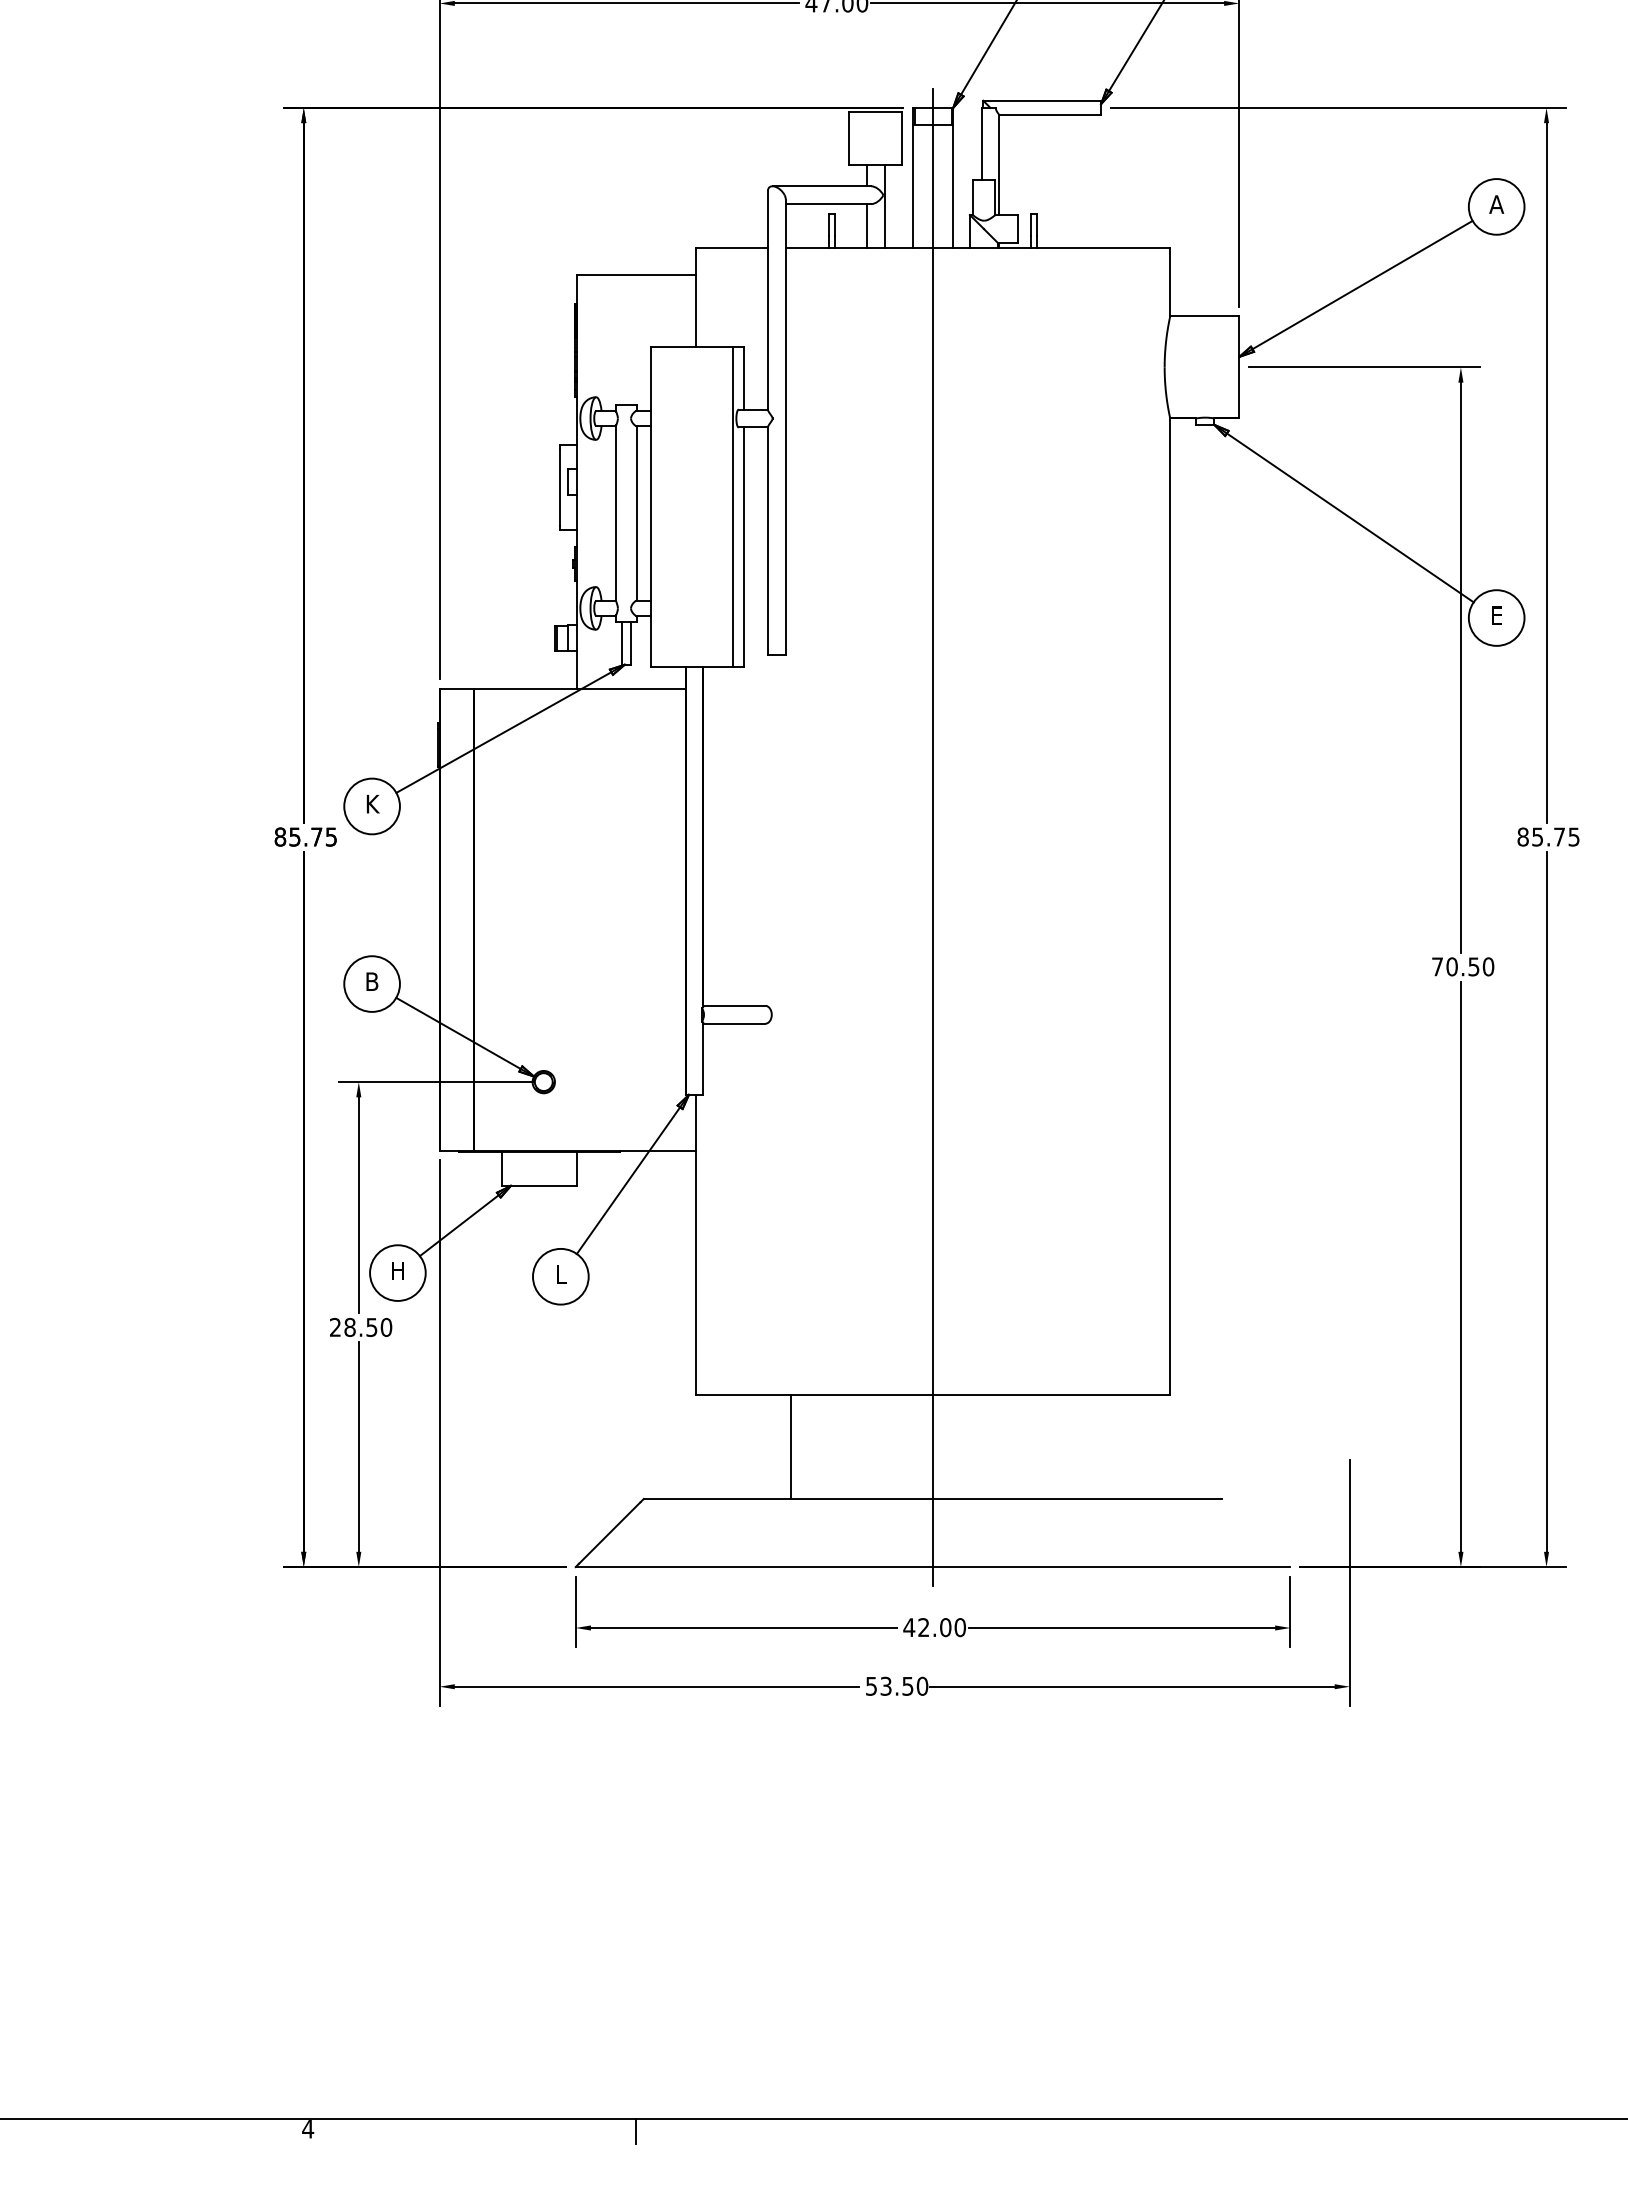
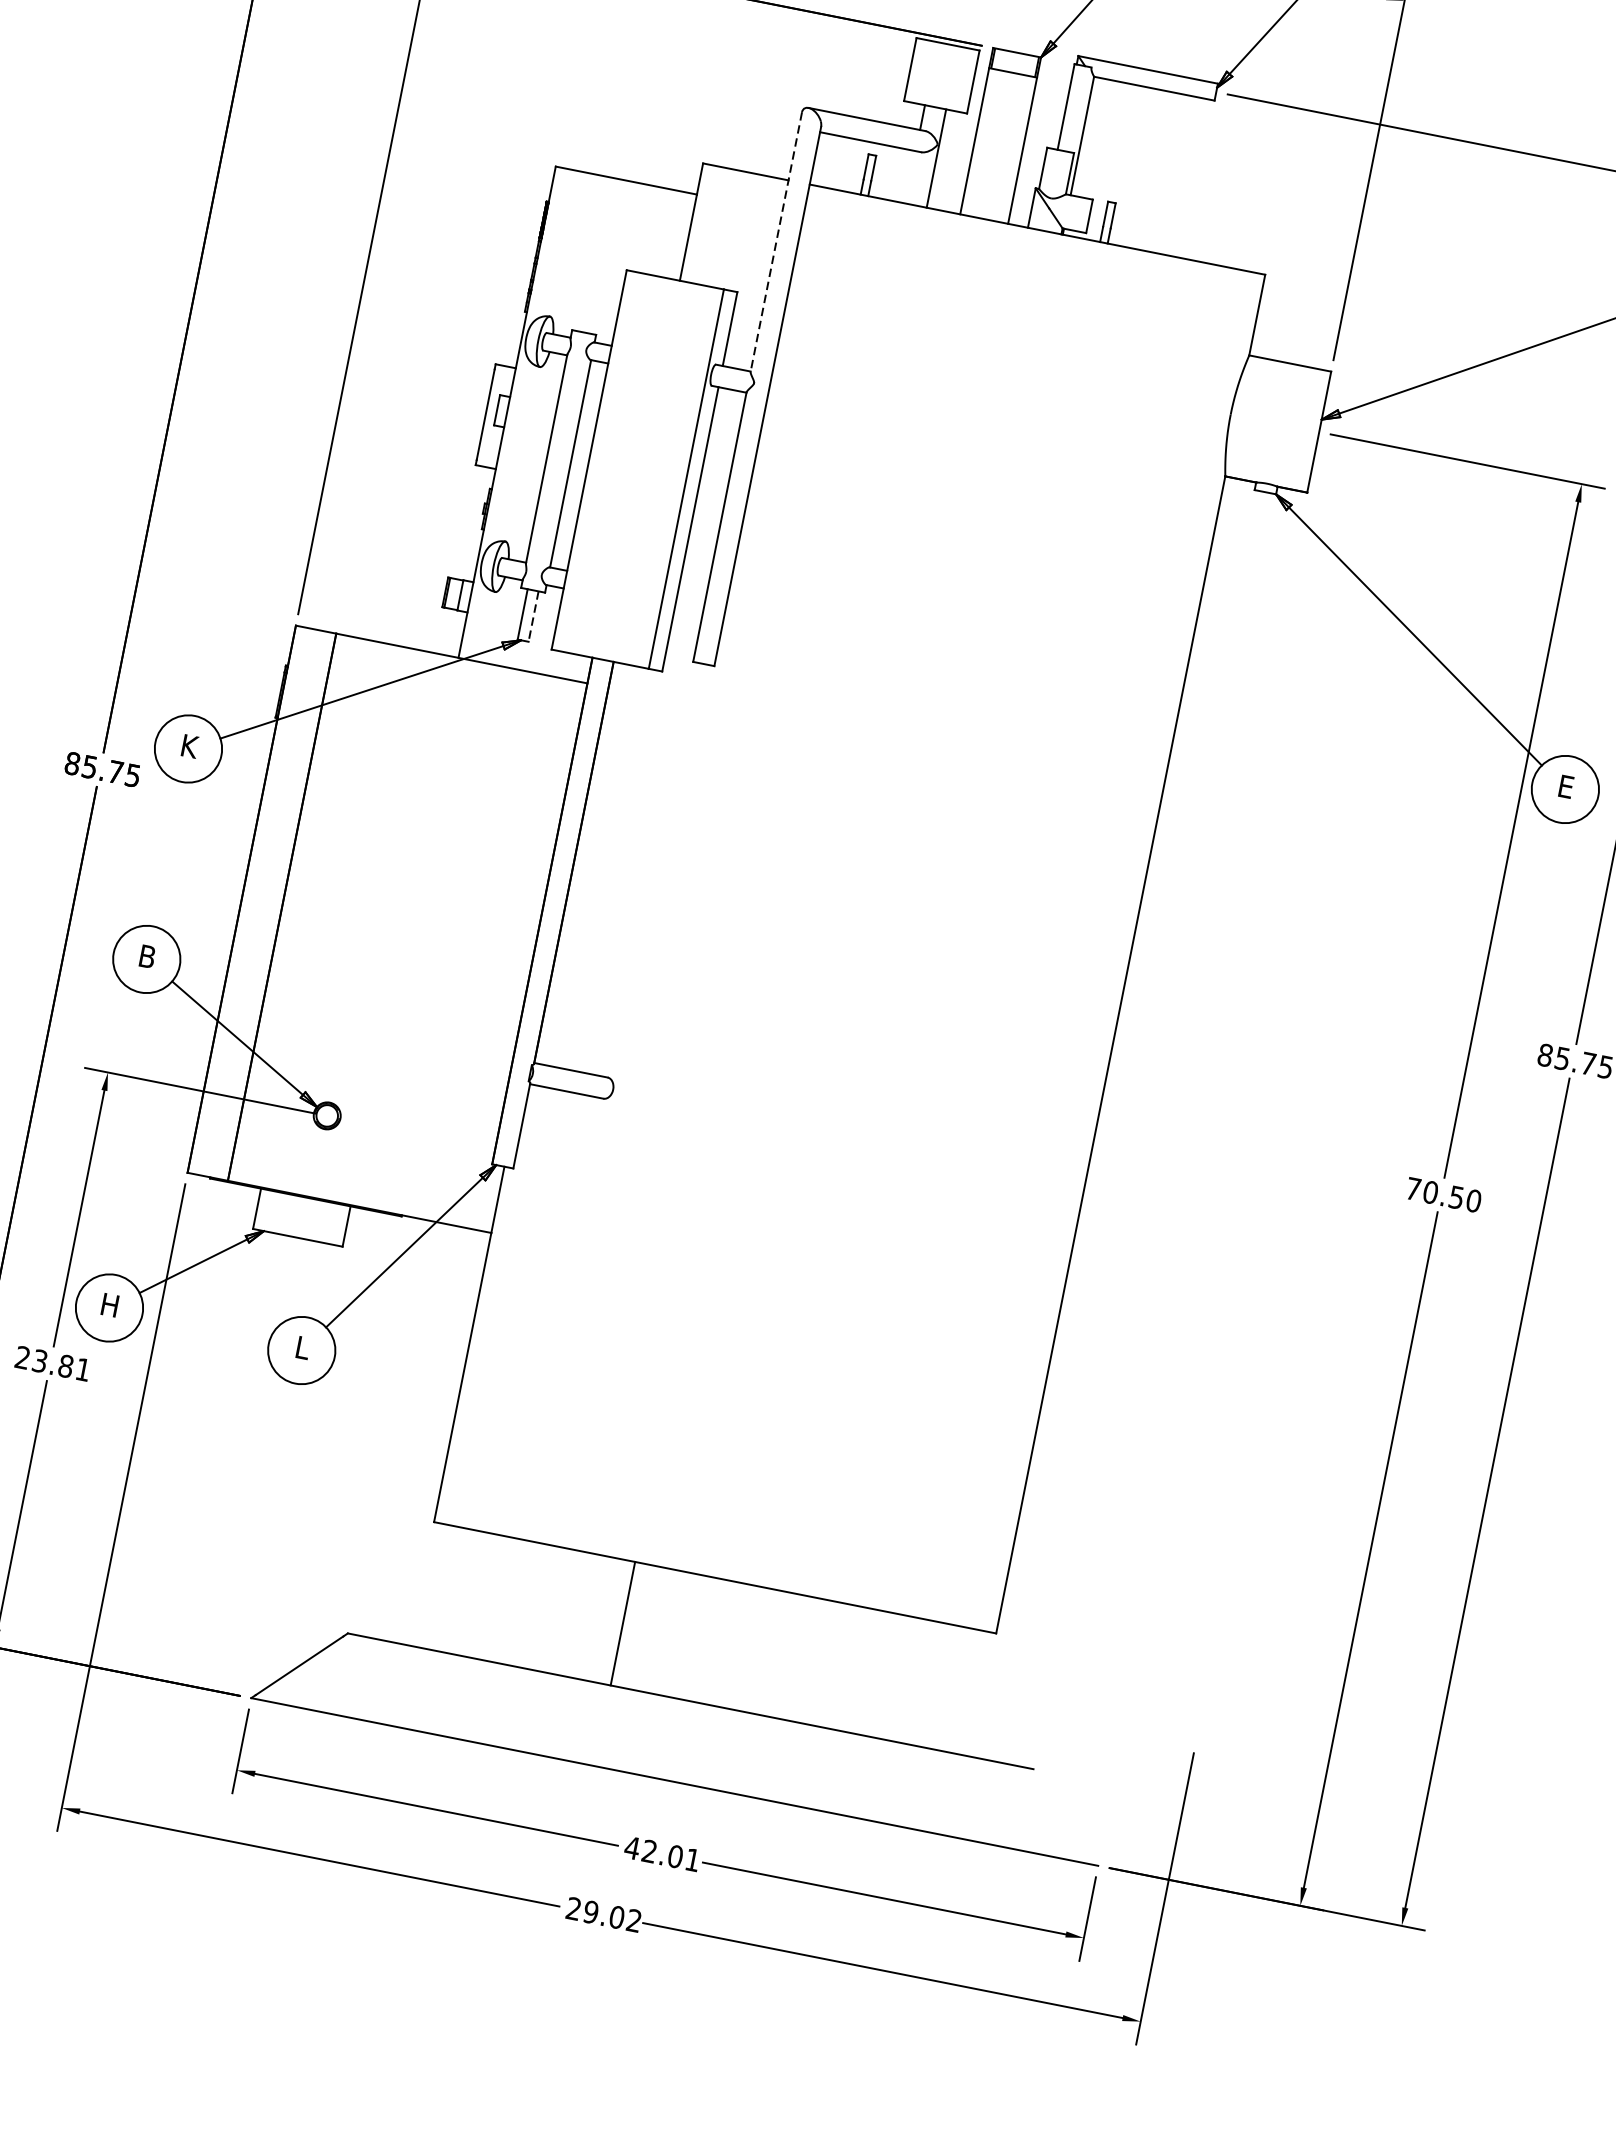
line: (866, 226) -> (910, 177), removed
line: (767, 300) -> (775, 242), solid -> dashed
line: (631, 643) -> (534, 616), solid -> dashed
line: (933, 837) -> (846, 917), removed
text: (368, 1326) -> (62, 1364), 28.50 -> 23.81
line: (790, 1446) -> (622, 1623), moved
text: (960, 1627) -> (693, 1860), 42.00 -> 42.01
text: (897, 1685) -> (604, 1913), 53.50 -> 29.02

